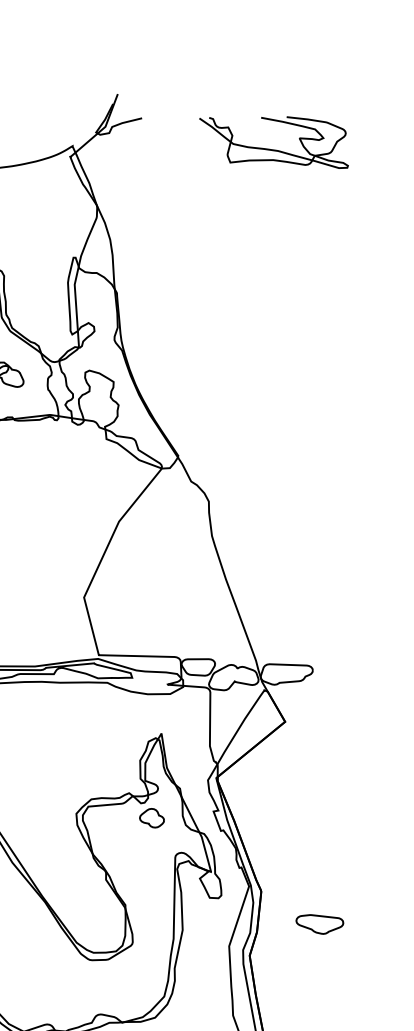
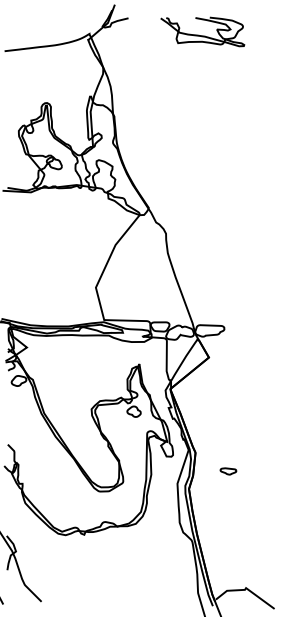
part: (319, 924) -> (228, 471), size x0.6

